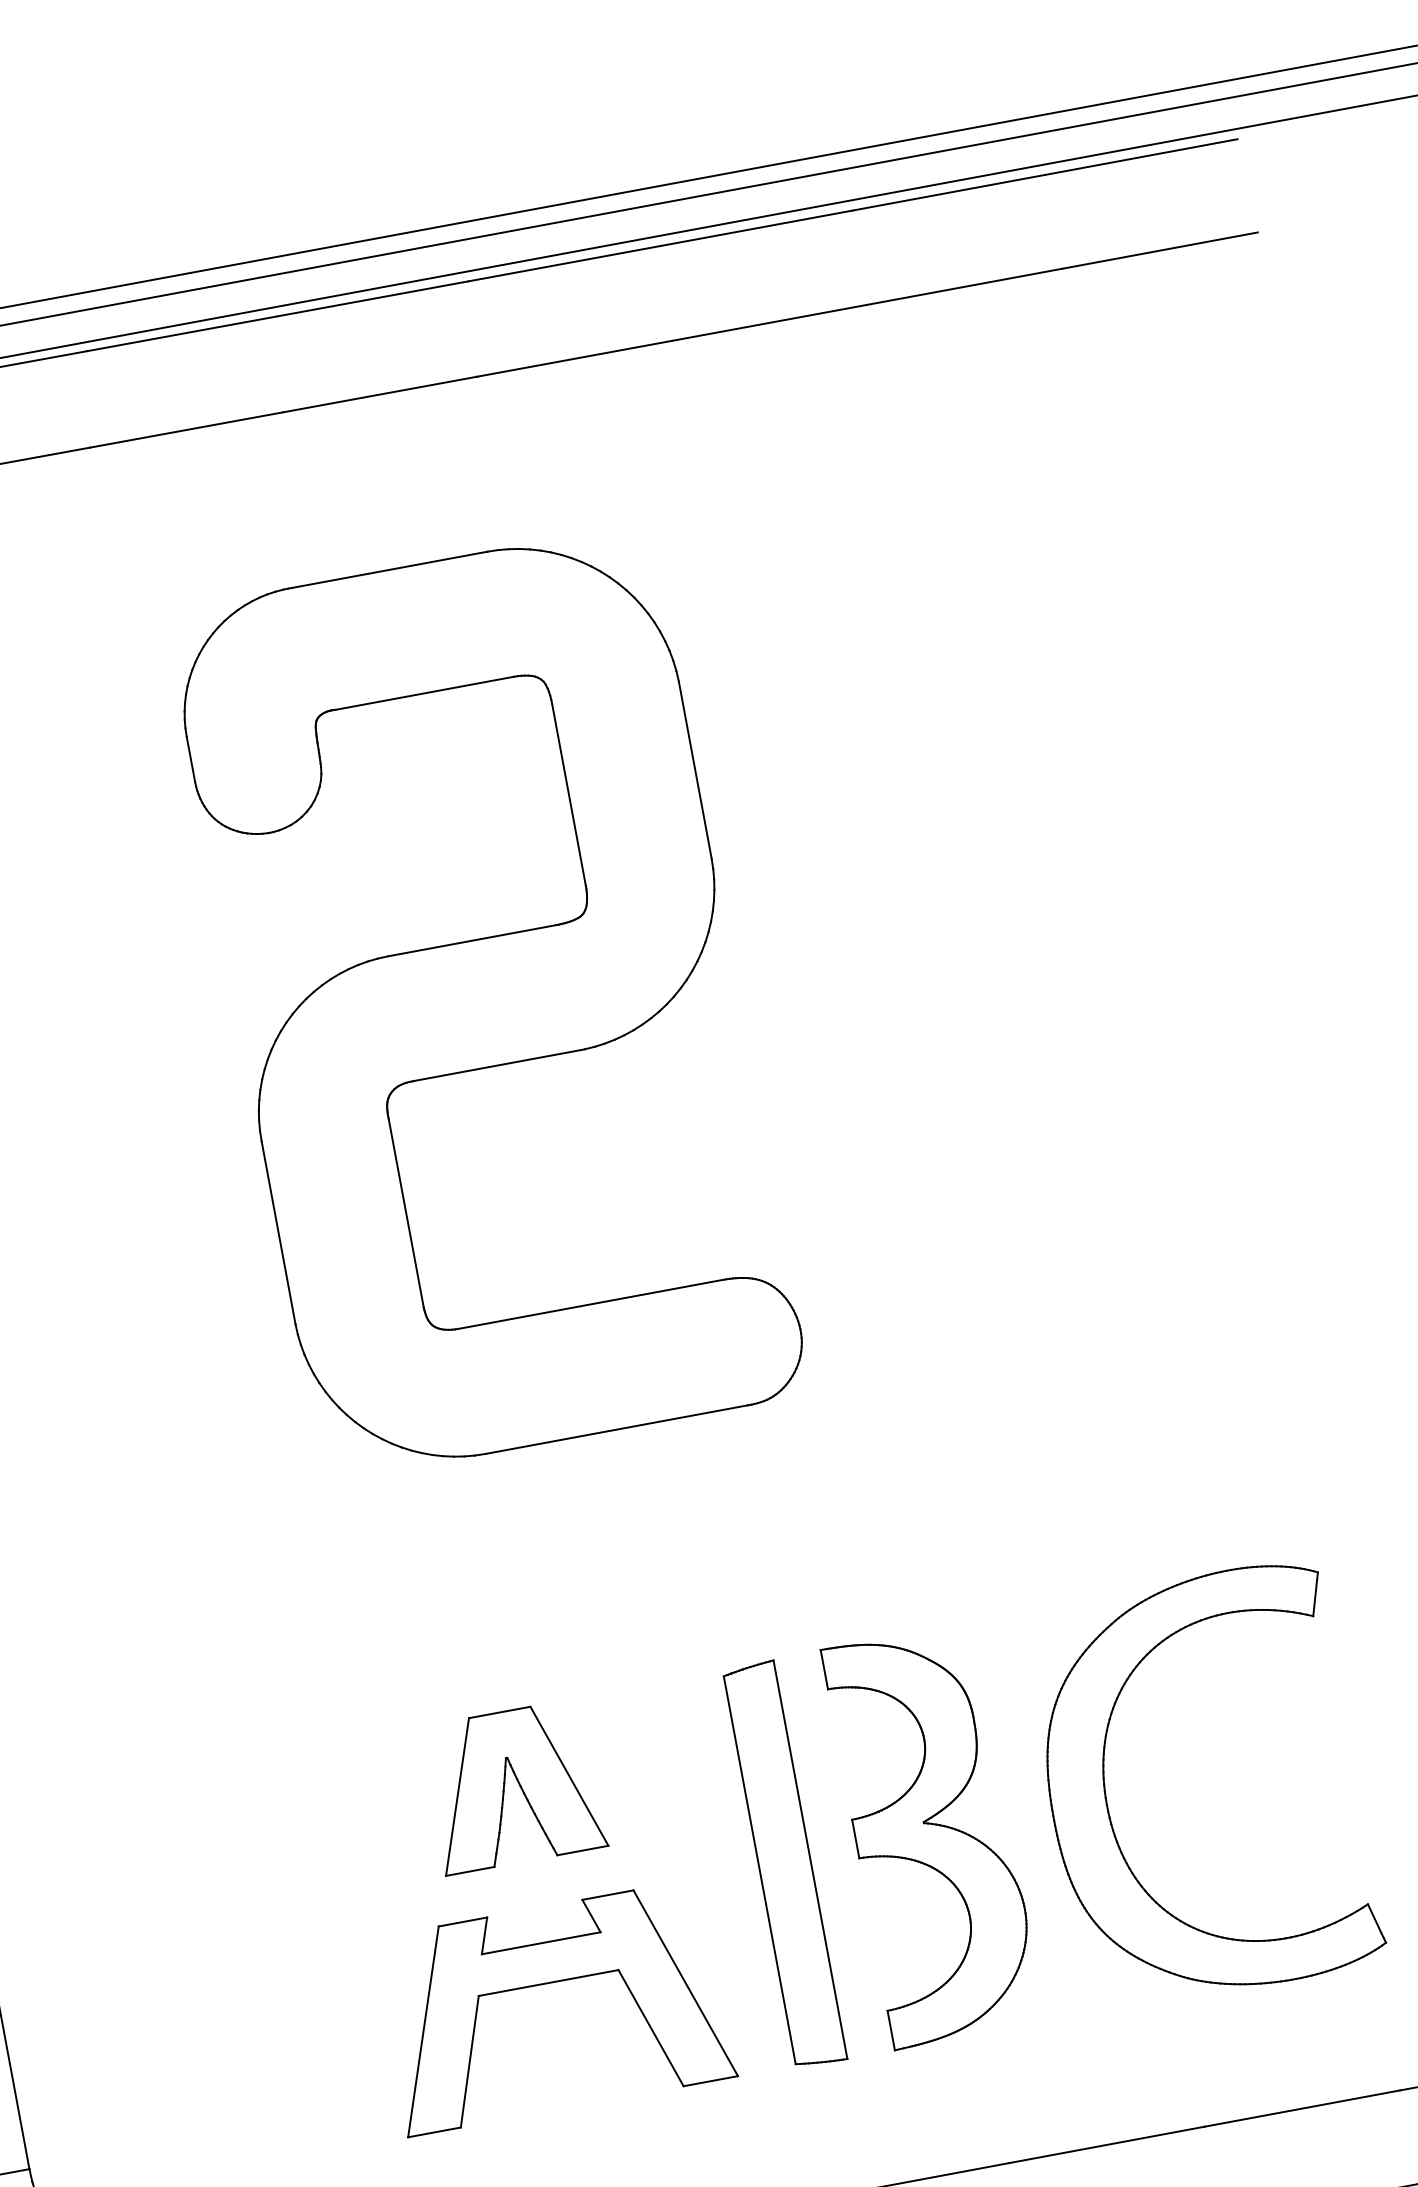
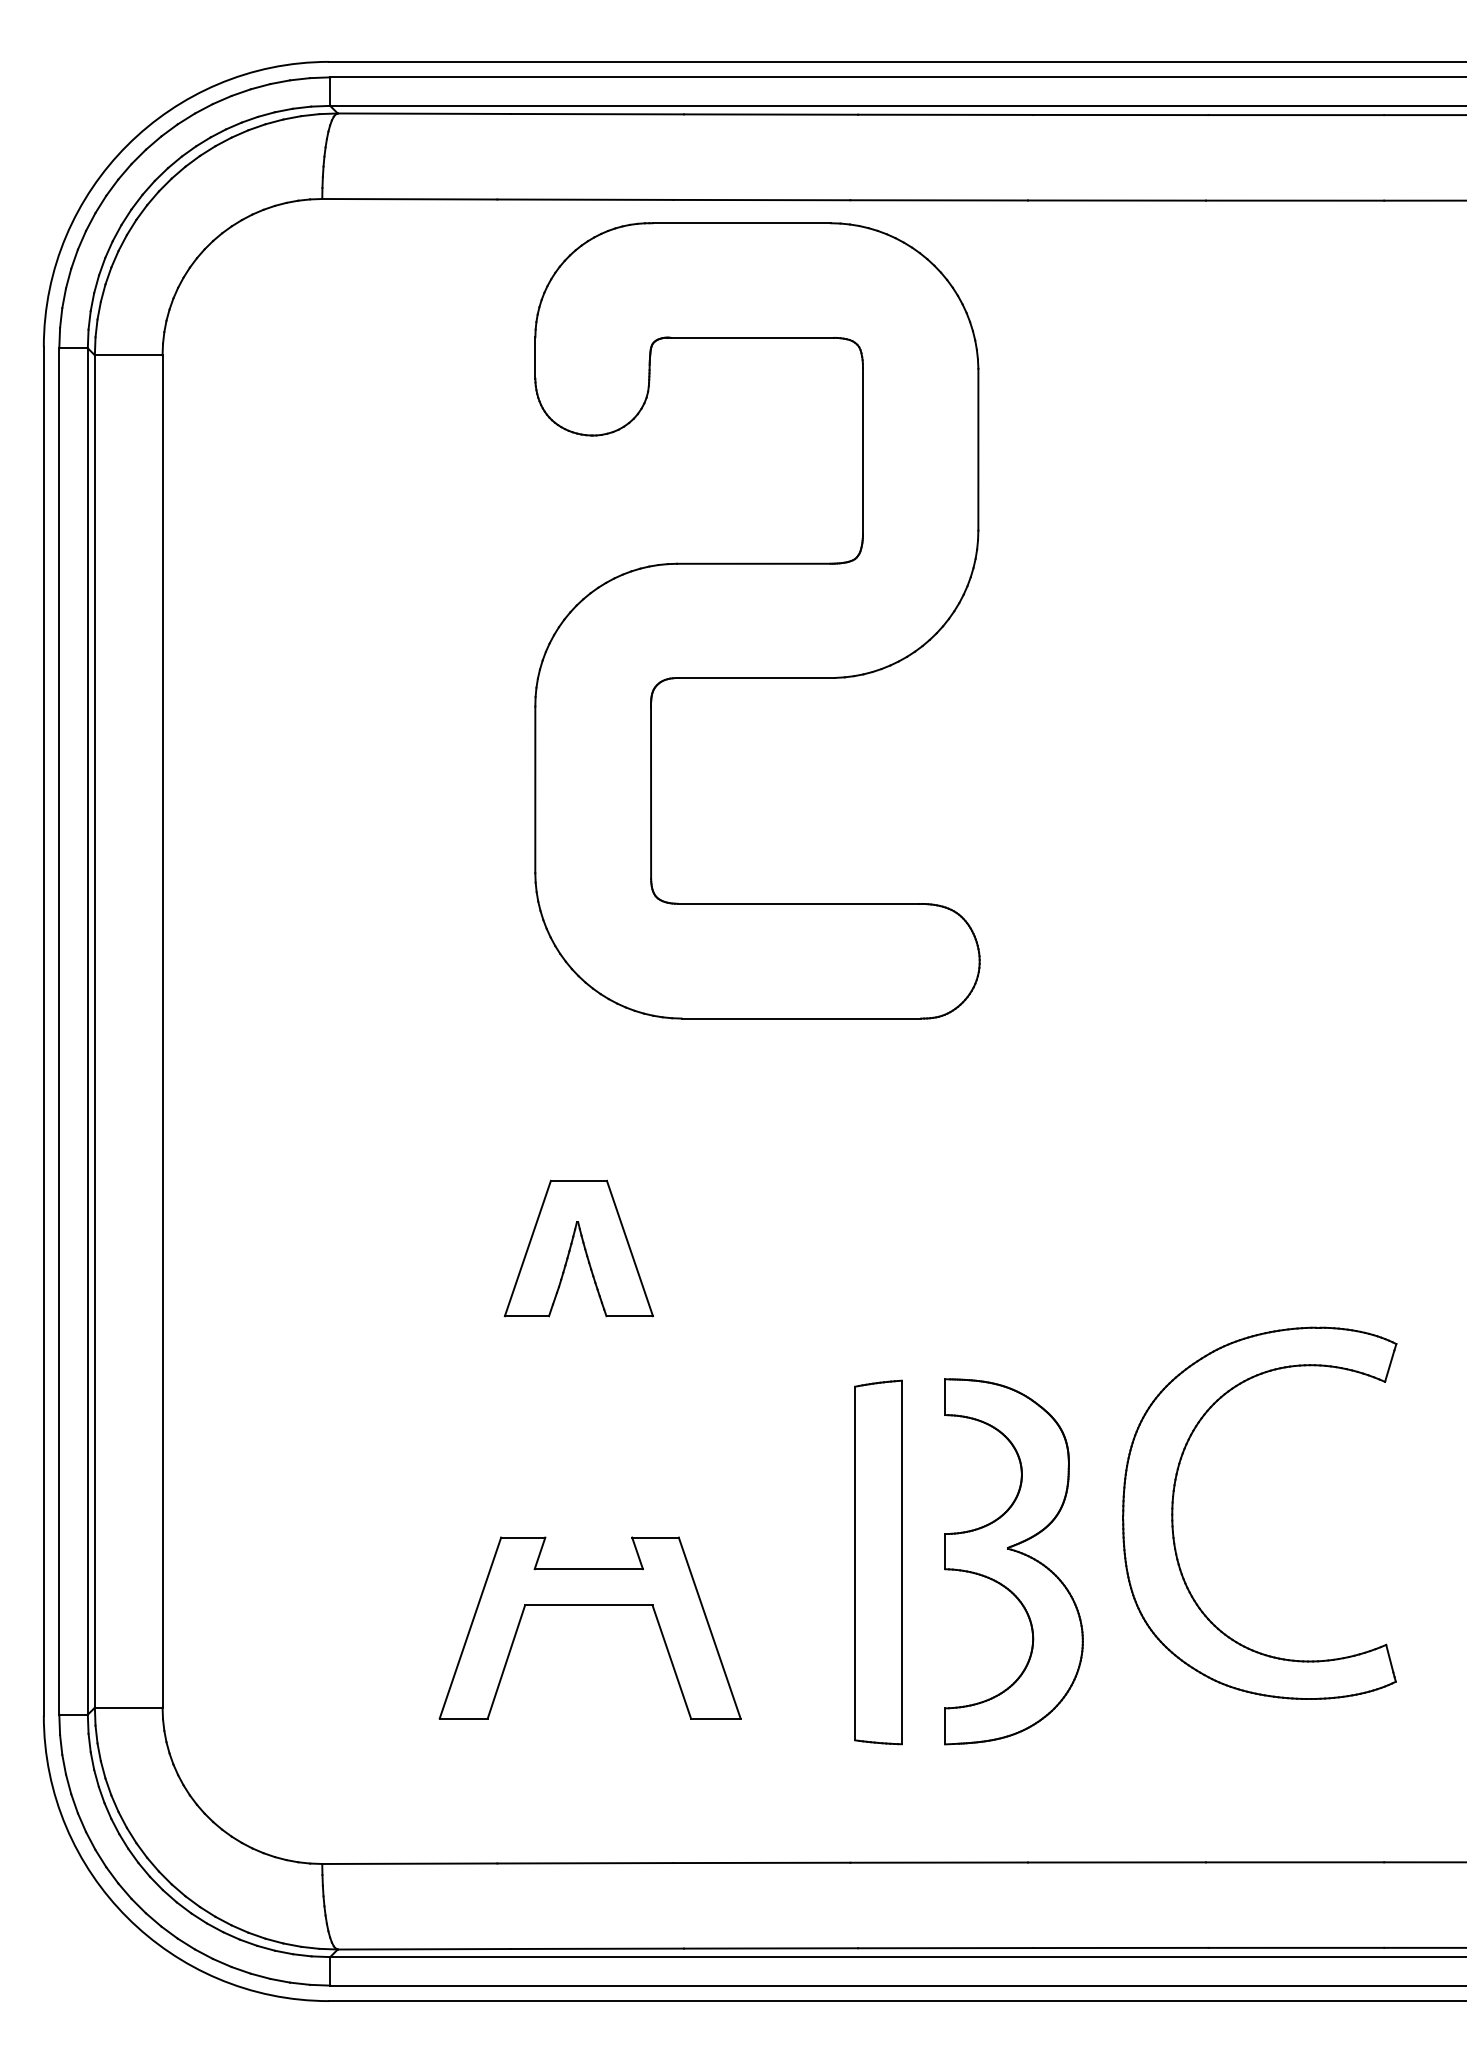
part: (487, 1002) -> (757, 620), moved
part: (513, 1786) -> (578, 1248), moved
part: (1107, 1802) -> (1173, 1512), moved
part: (549, 1982) -> (589, 1605), moved

